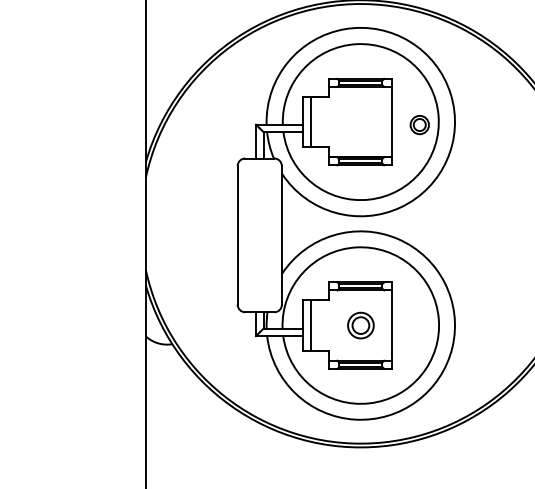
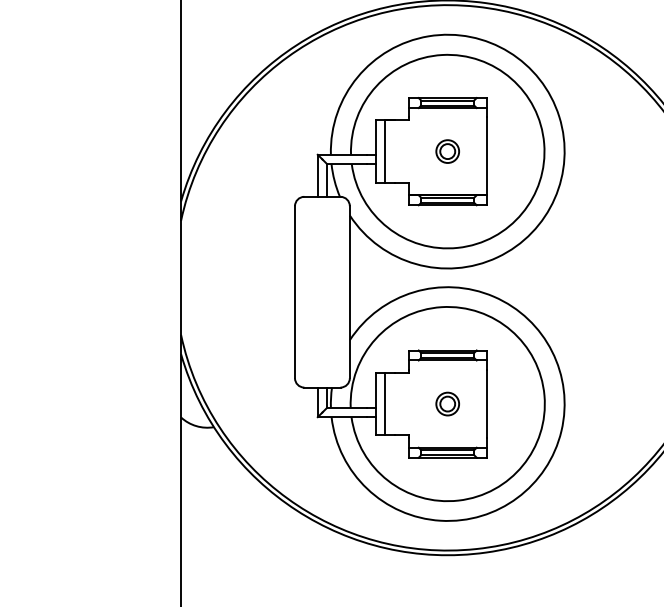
part: (419, 125) -> (447, 152), moved
part: (360, 325) -> (447, 403), size x0.71

